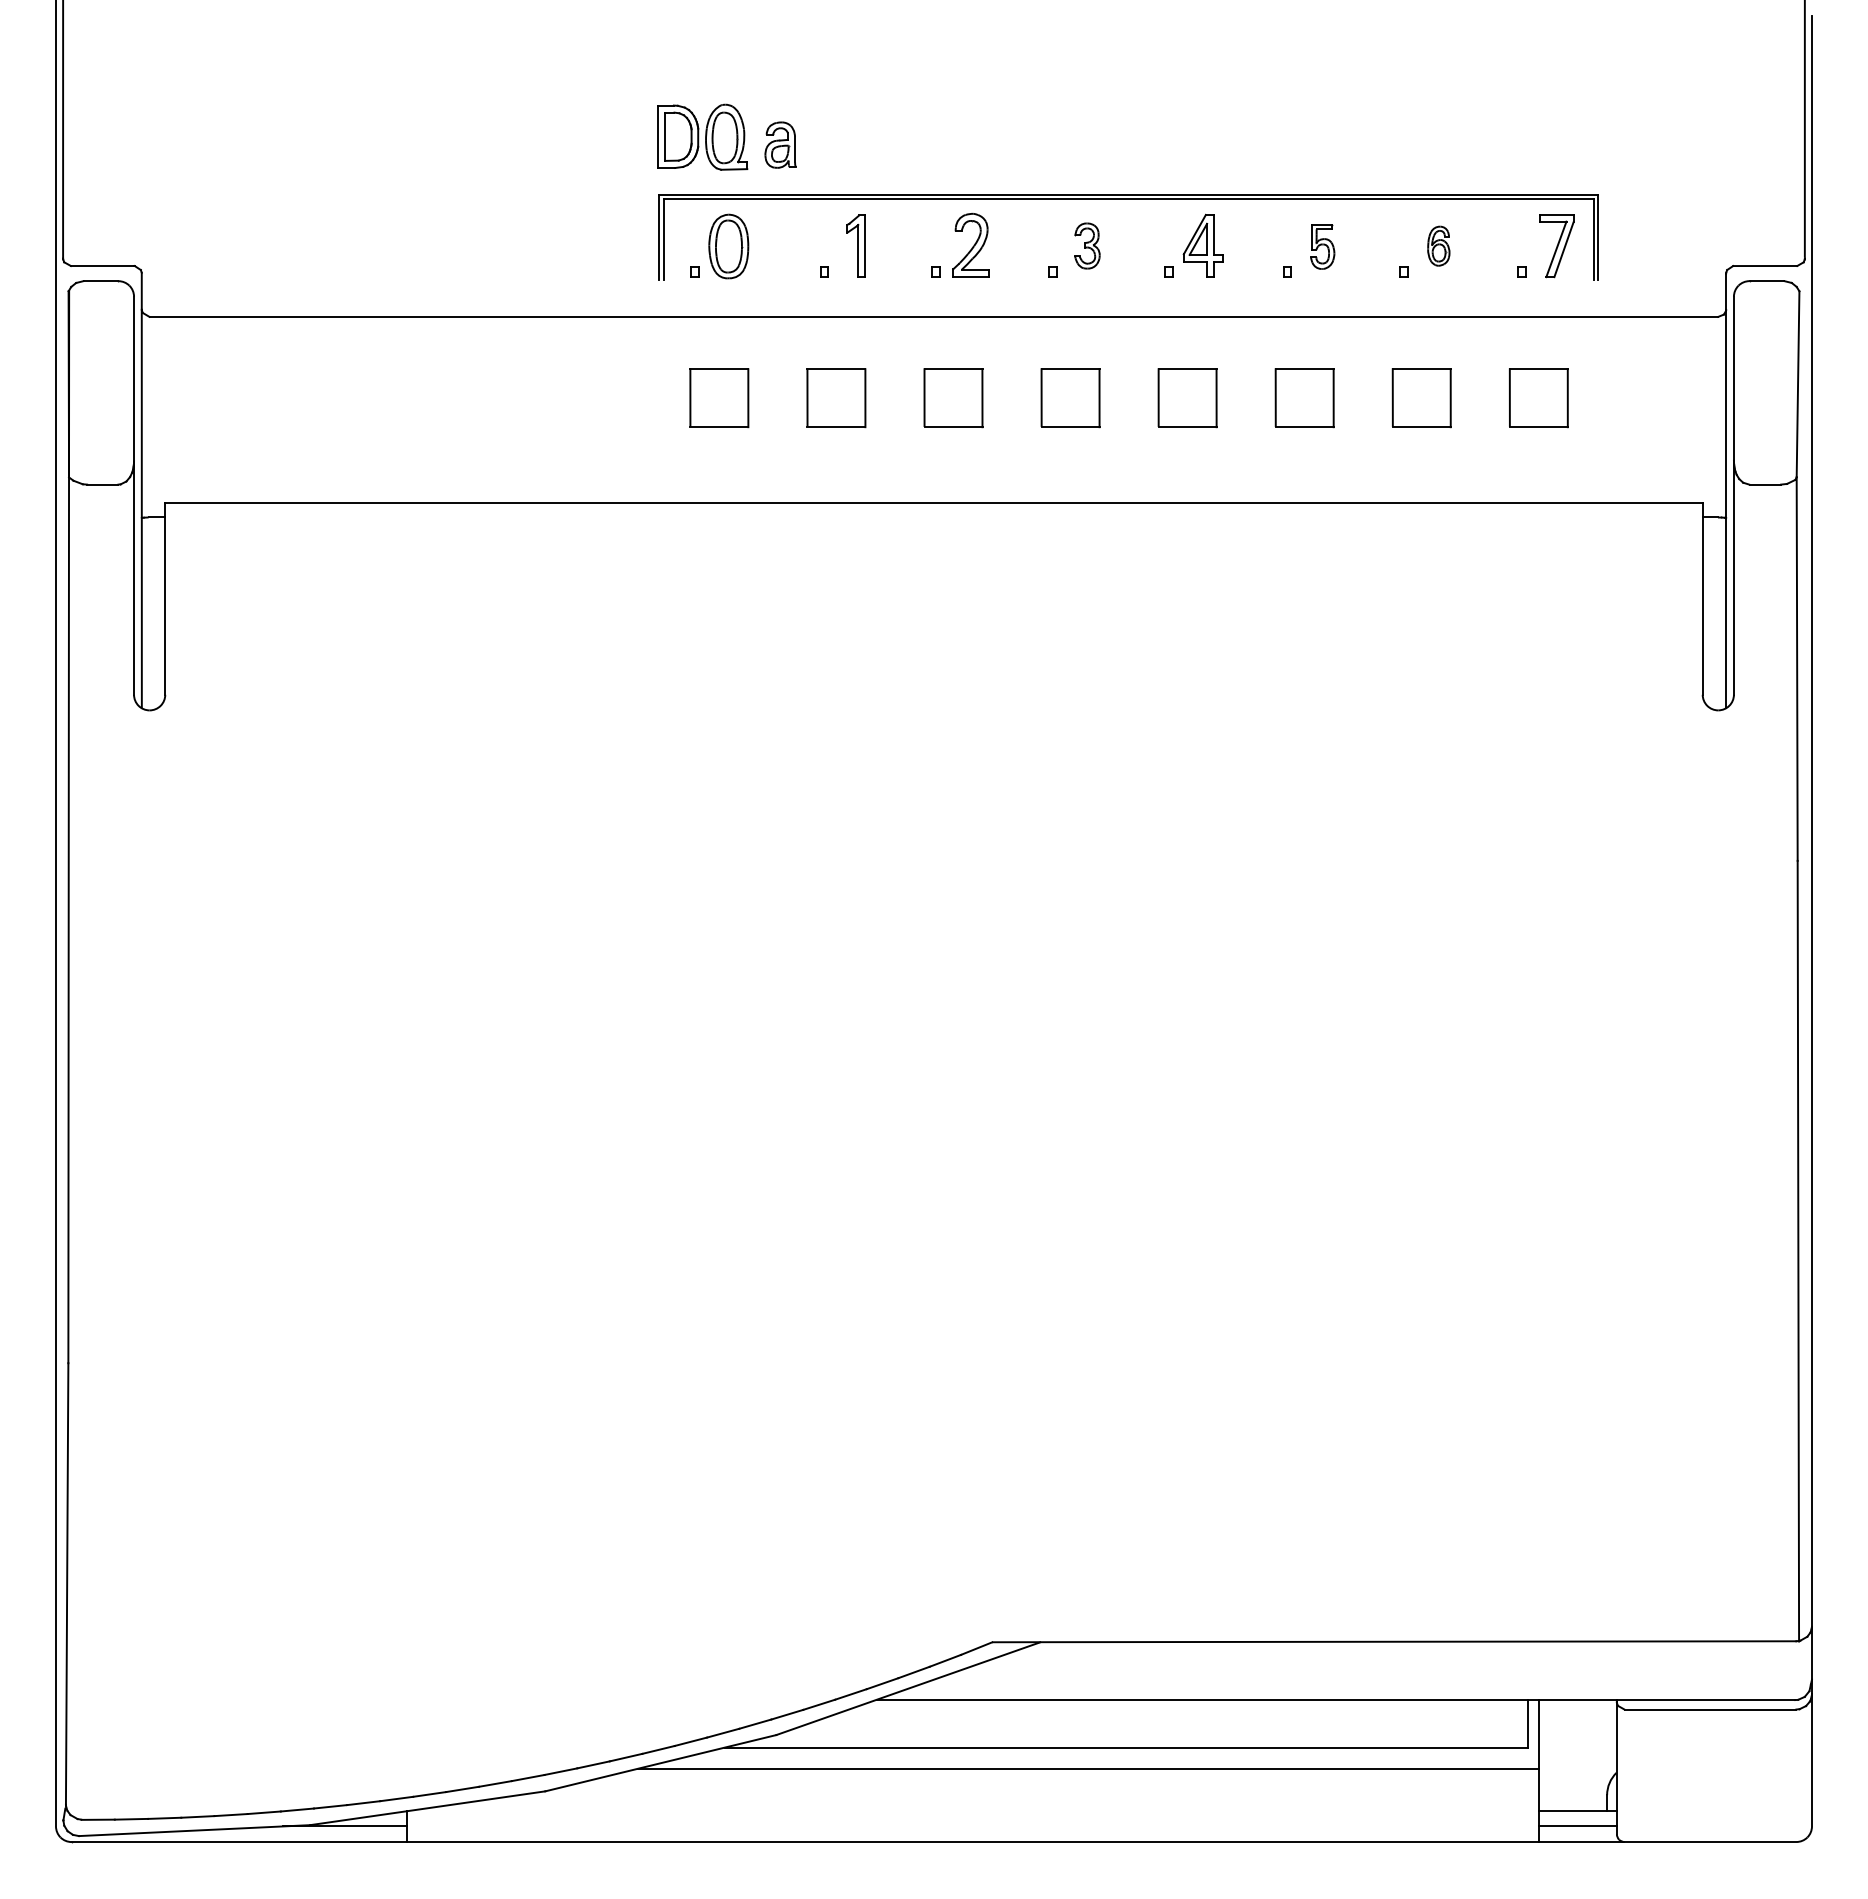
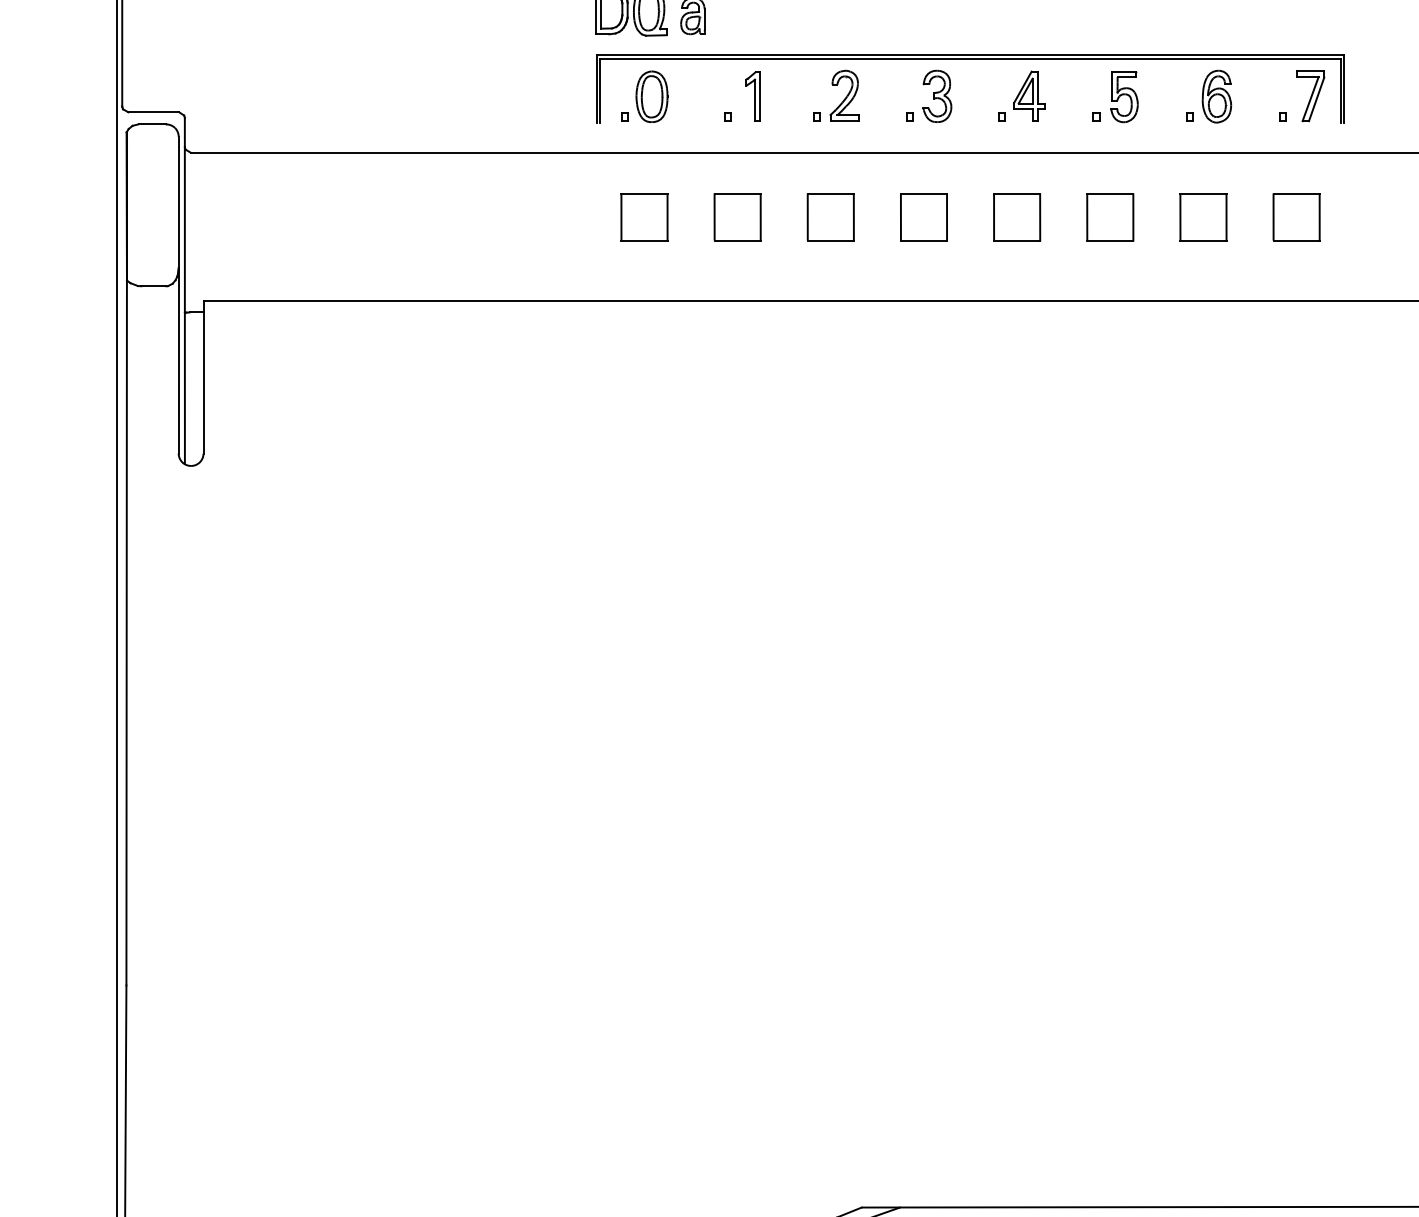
part: (1087, 245) -> (937, 95), size x1.43
part: (1438, 245) -> (1216, 95), size x1.67
part: (1322, 246) -> (1124, 96), size x1.43

